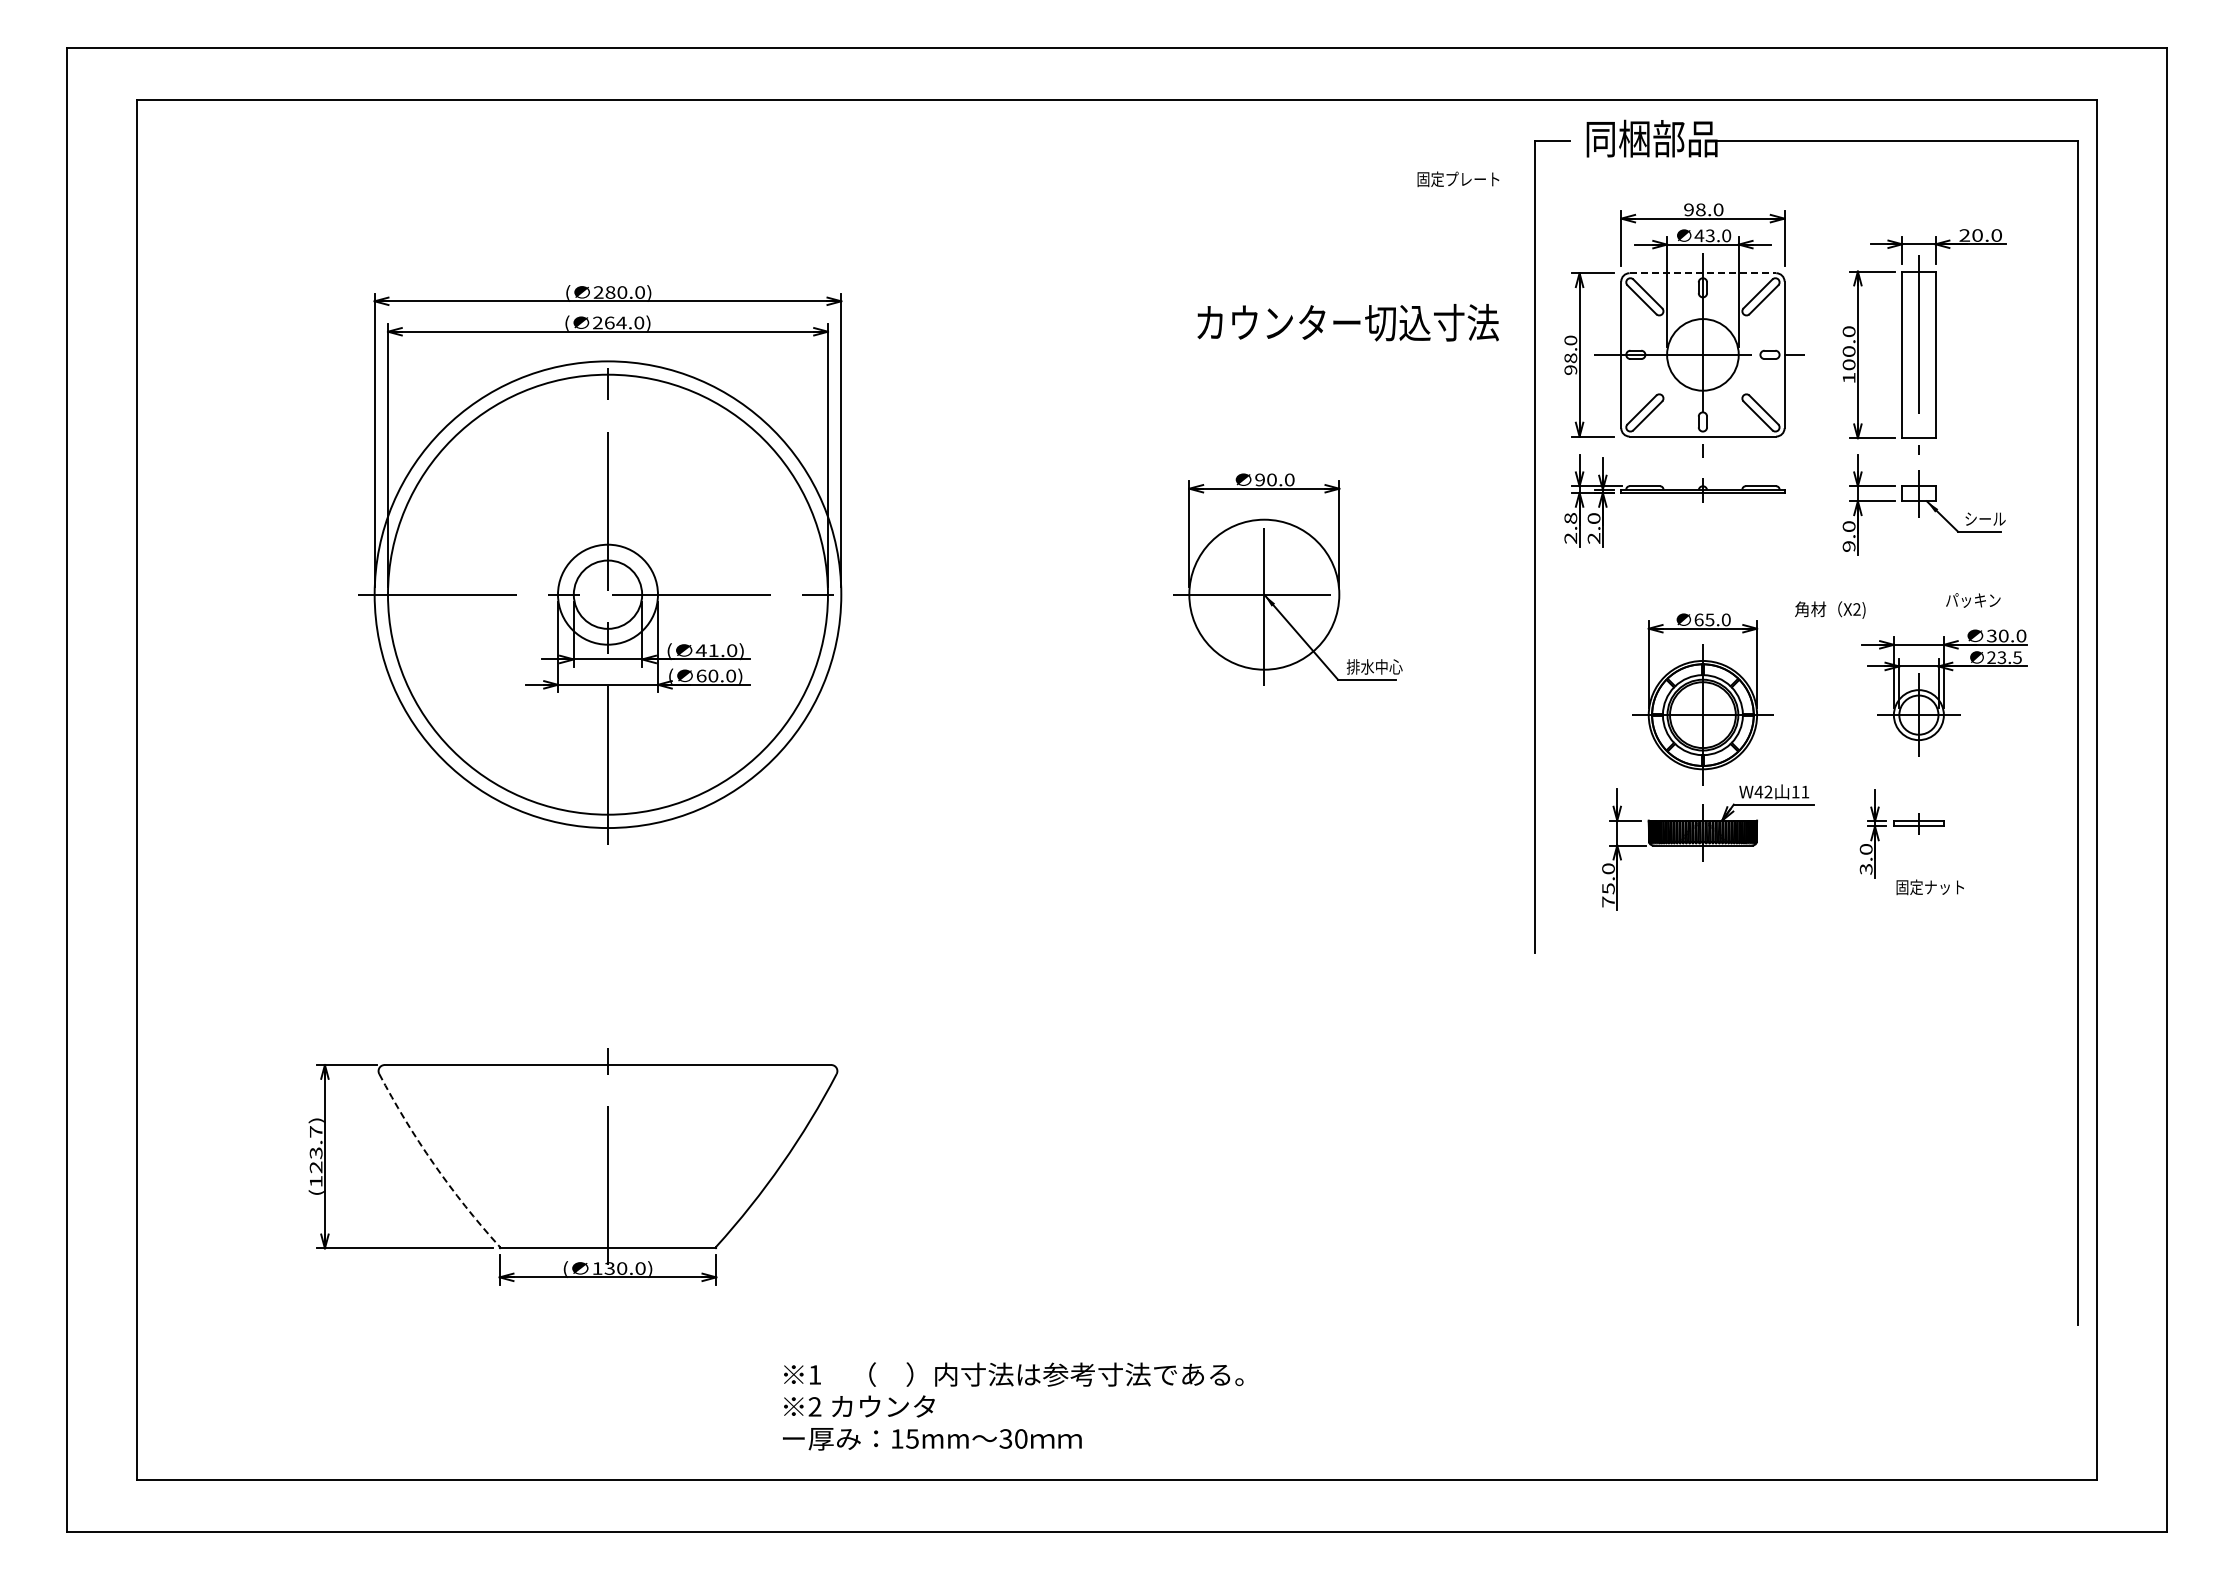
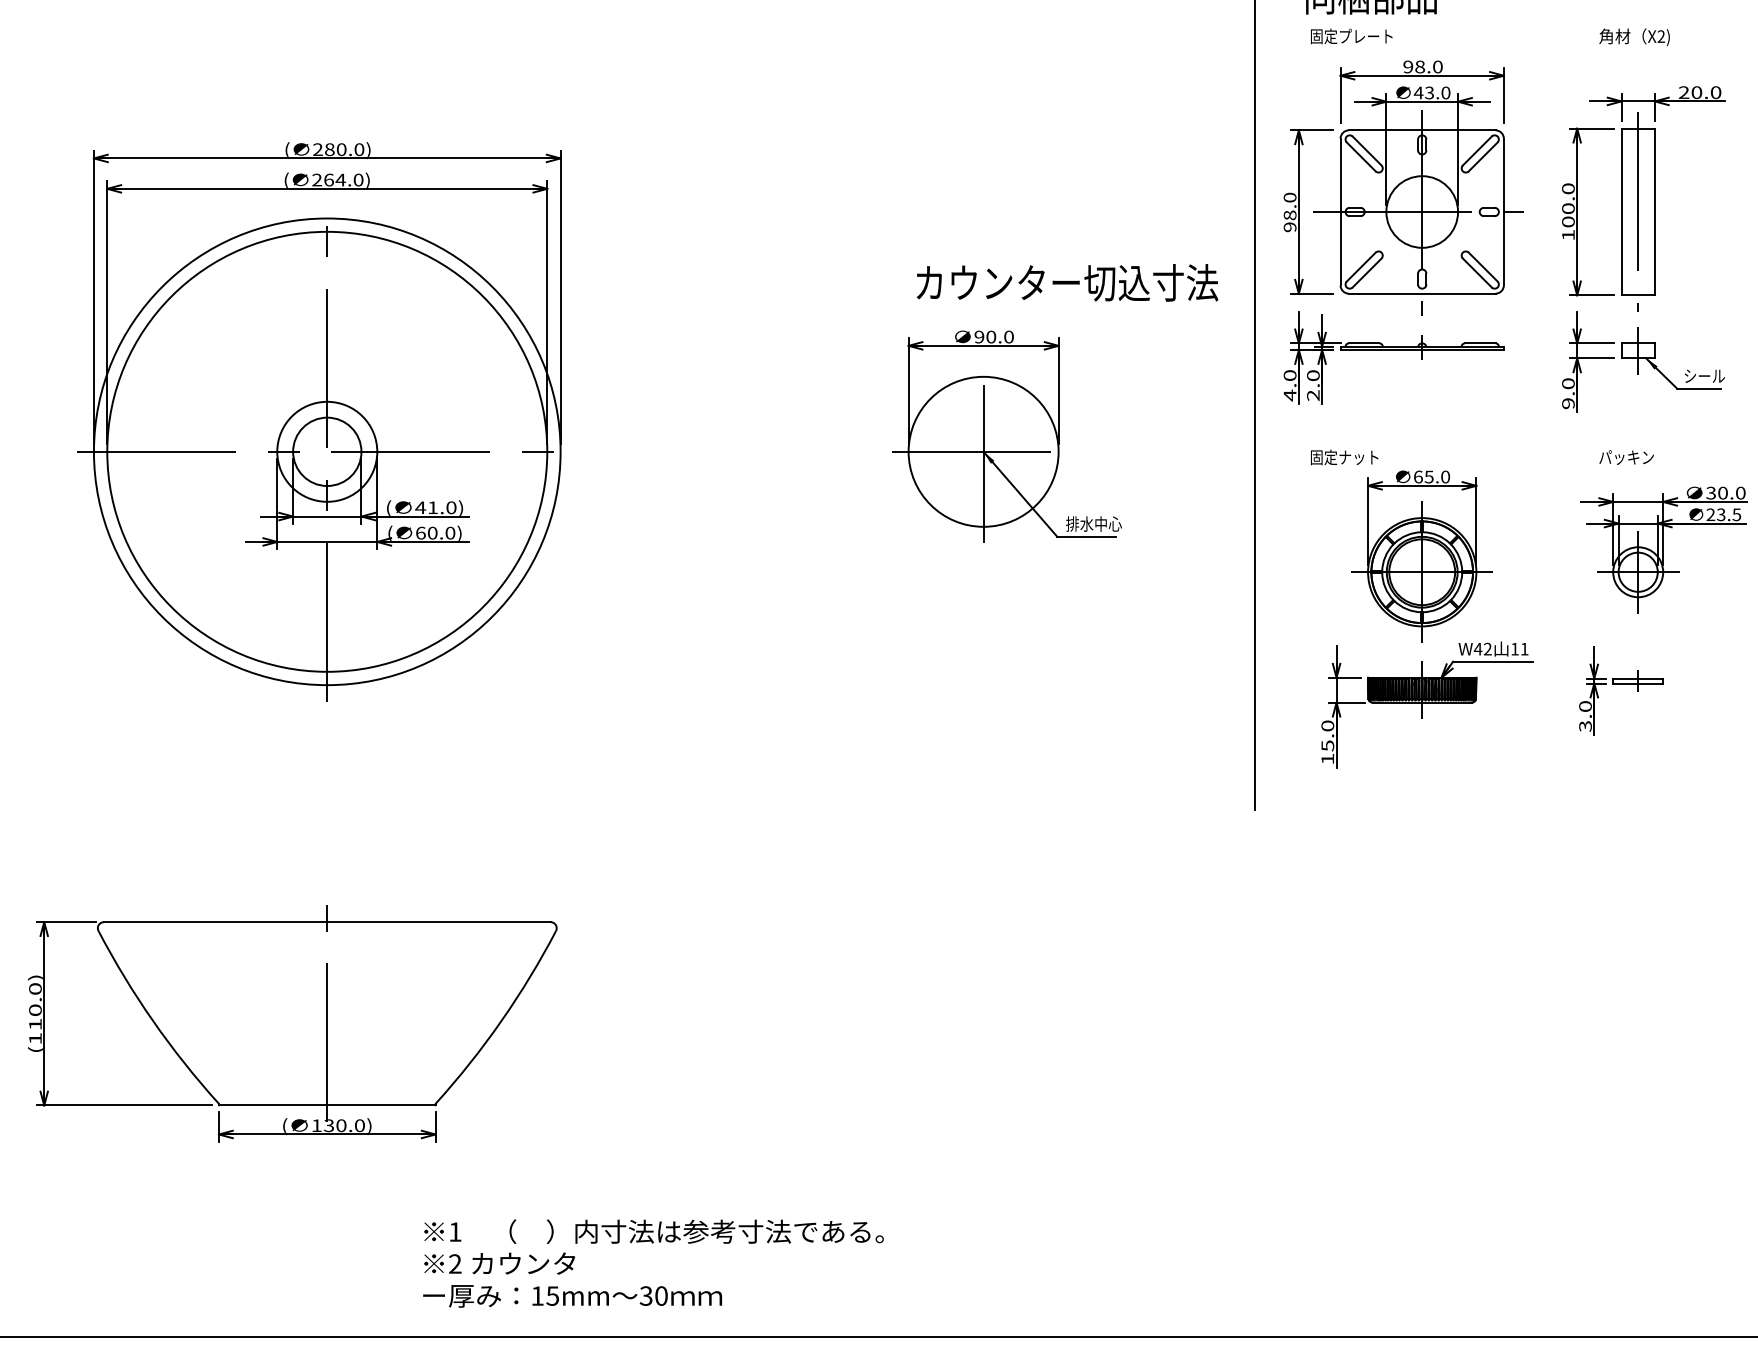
text: (1458, 179) -> (1351, 36), moved
line: (1703, 273) -> (1422, 130), dashed -> solid
text: (1347, 322) -> (1066, 282), moved
text: (1570, 528) -> (1289, 385), 2.8 -> 4.0
text: (1973, 600) -> (1626, 457), moved
text: (1830, 609) -> (1634, 36), moved
text: (1929, 887) -> (1343, 457), moved
text: (1608, 901) -> (1327, 758), 75.0 -> 15.0
text: (315, 1149) -> (34, 1006), (123.7) -> (110.0)
arc: (433, 1164) -> (152, 1021), dashed -> solid
text: (1013, 1406) -> (653, 1263), moved

